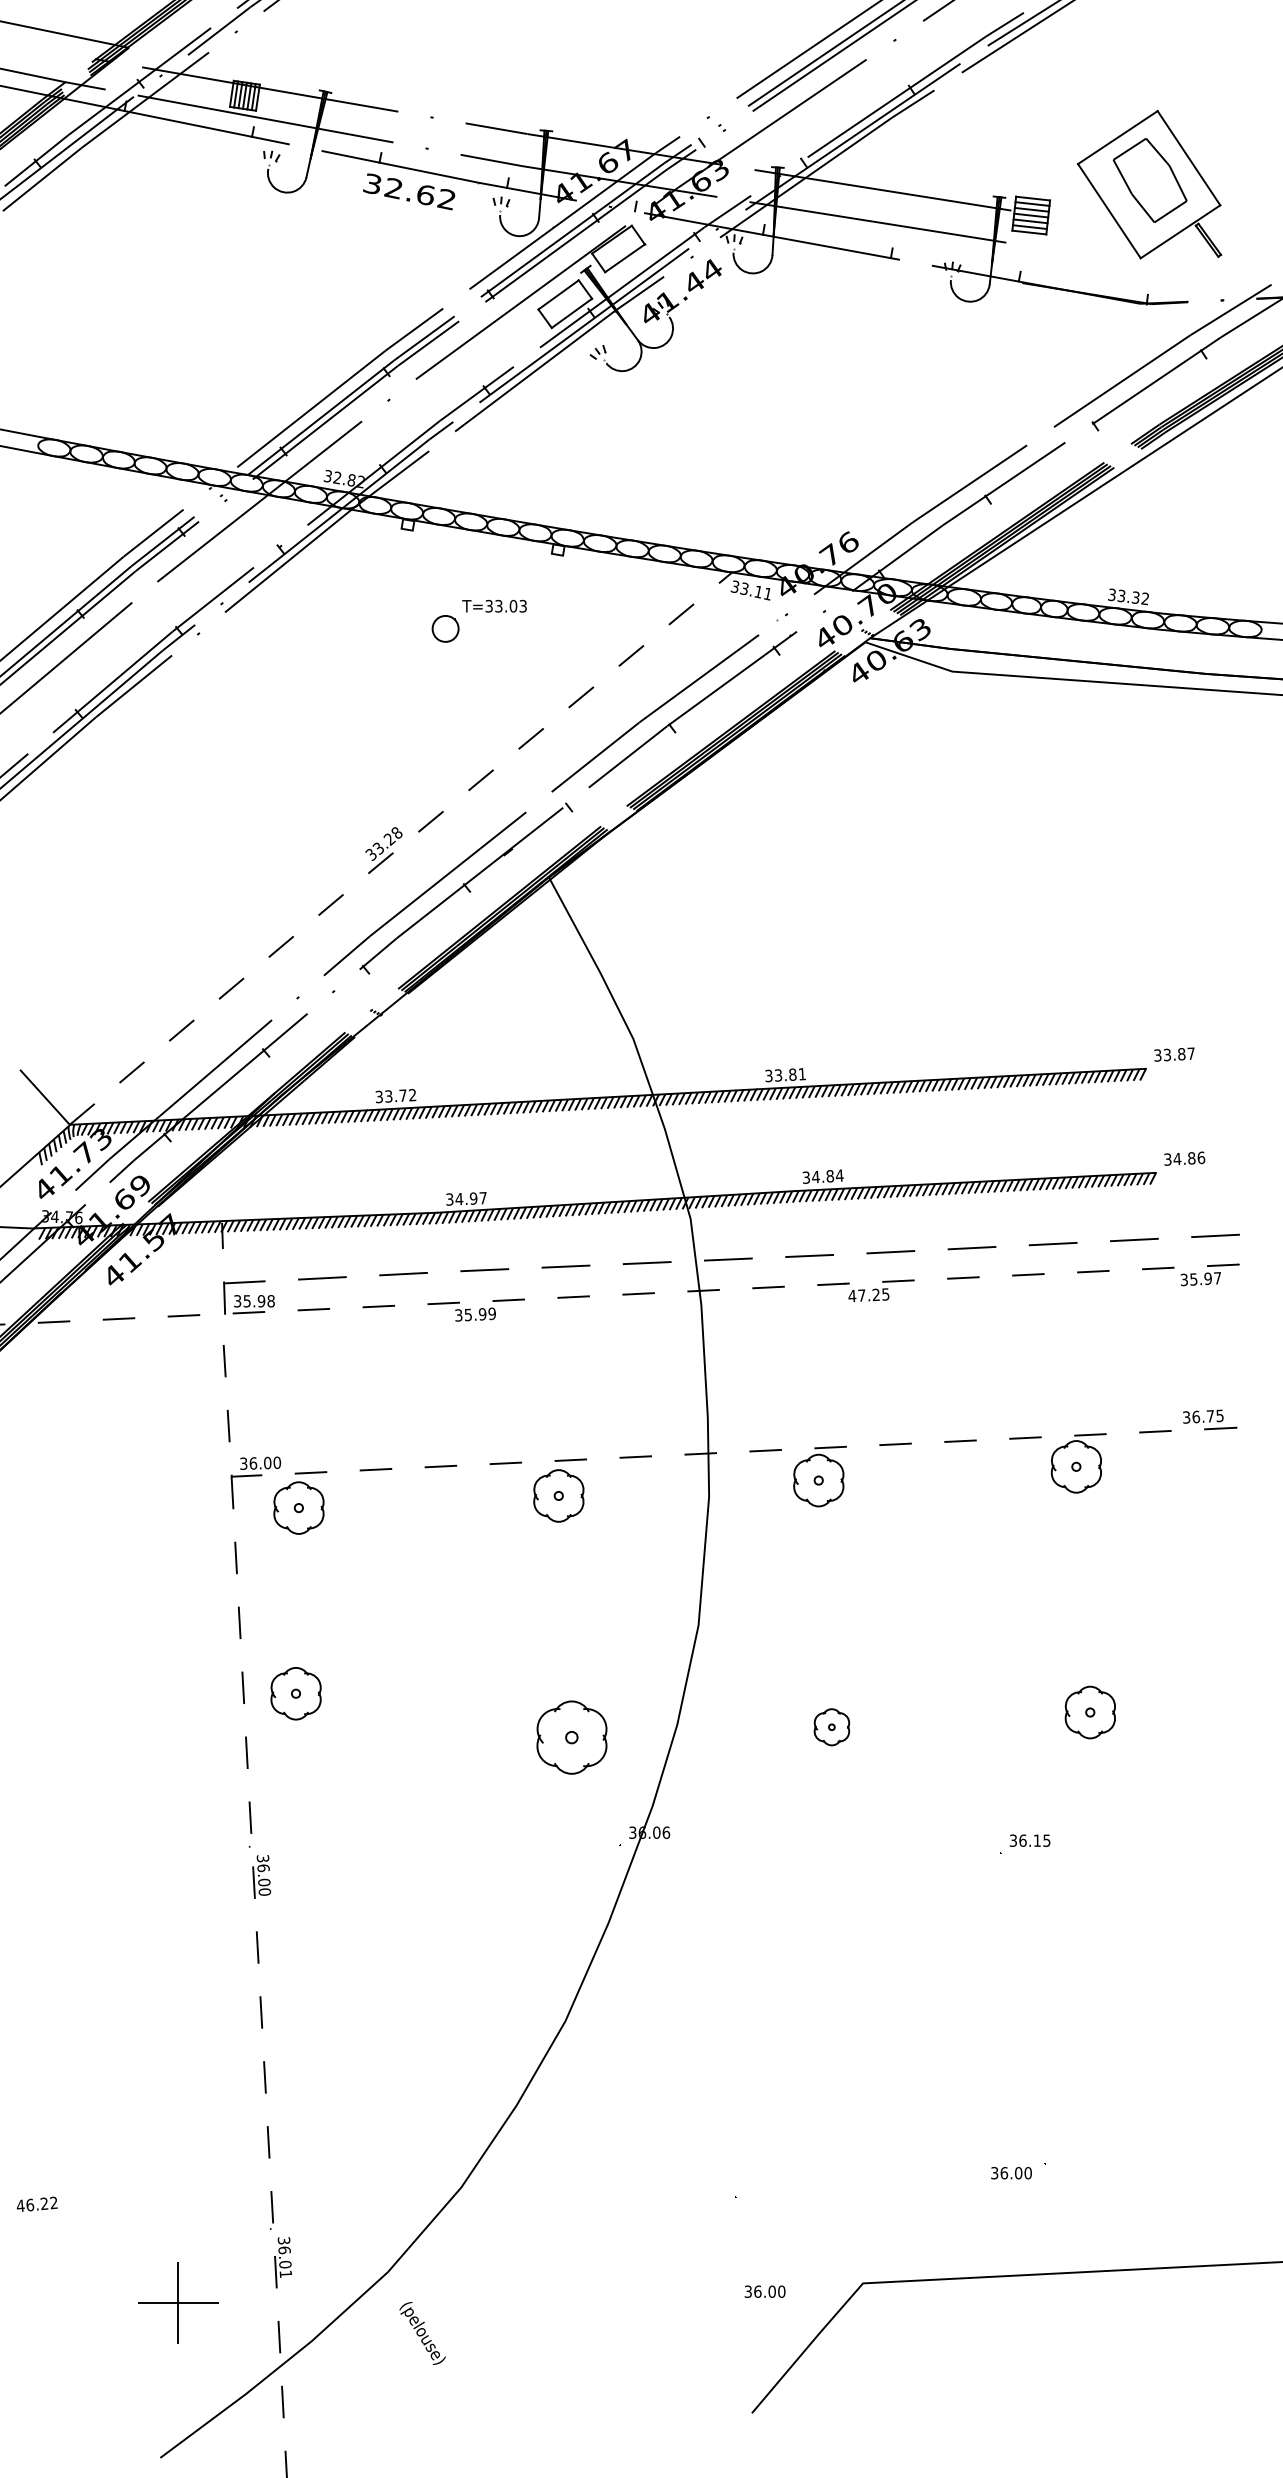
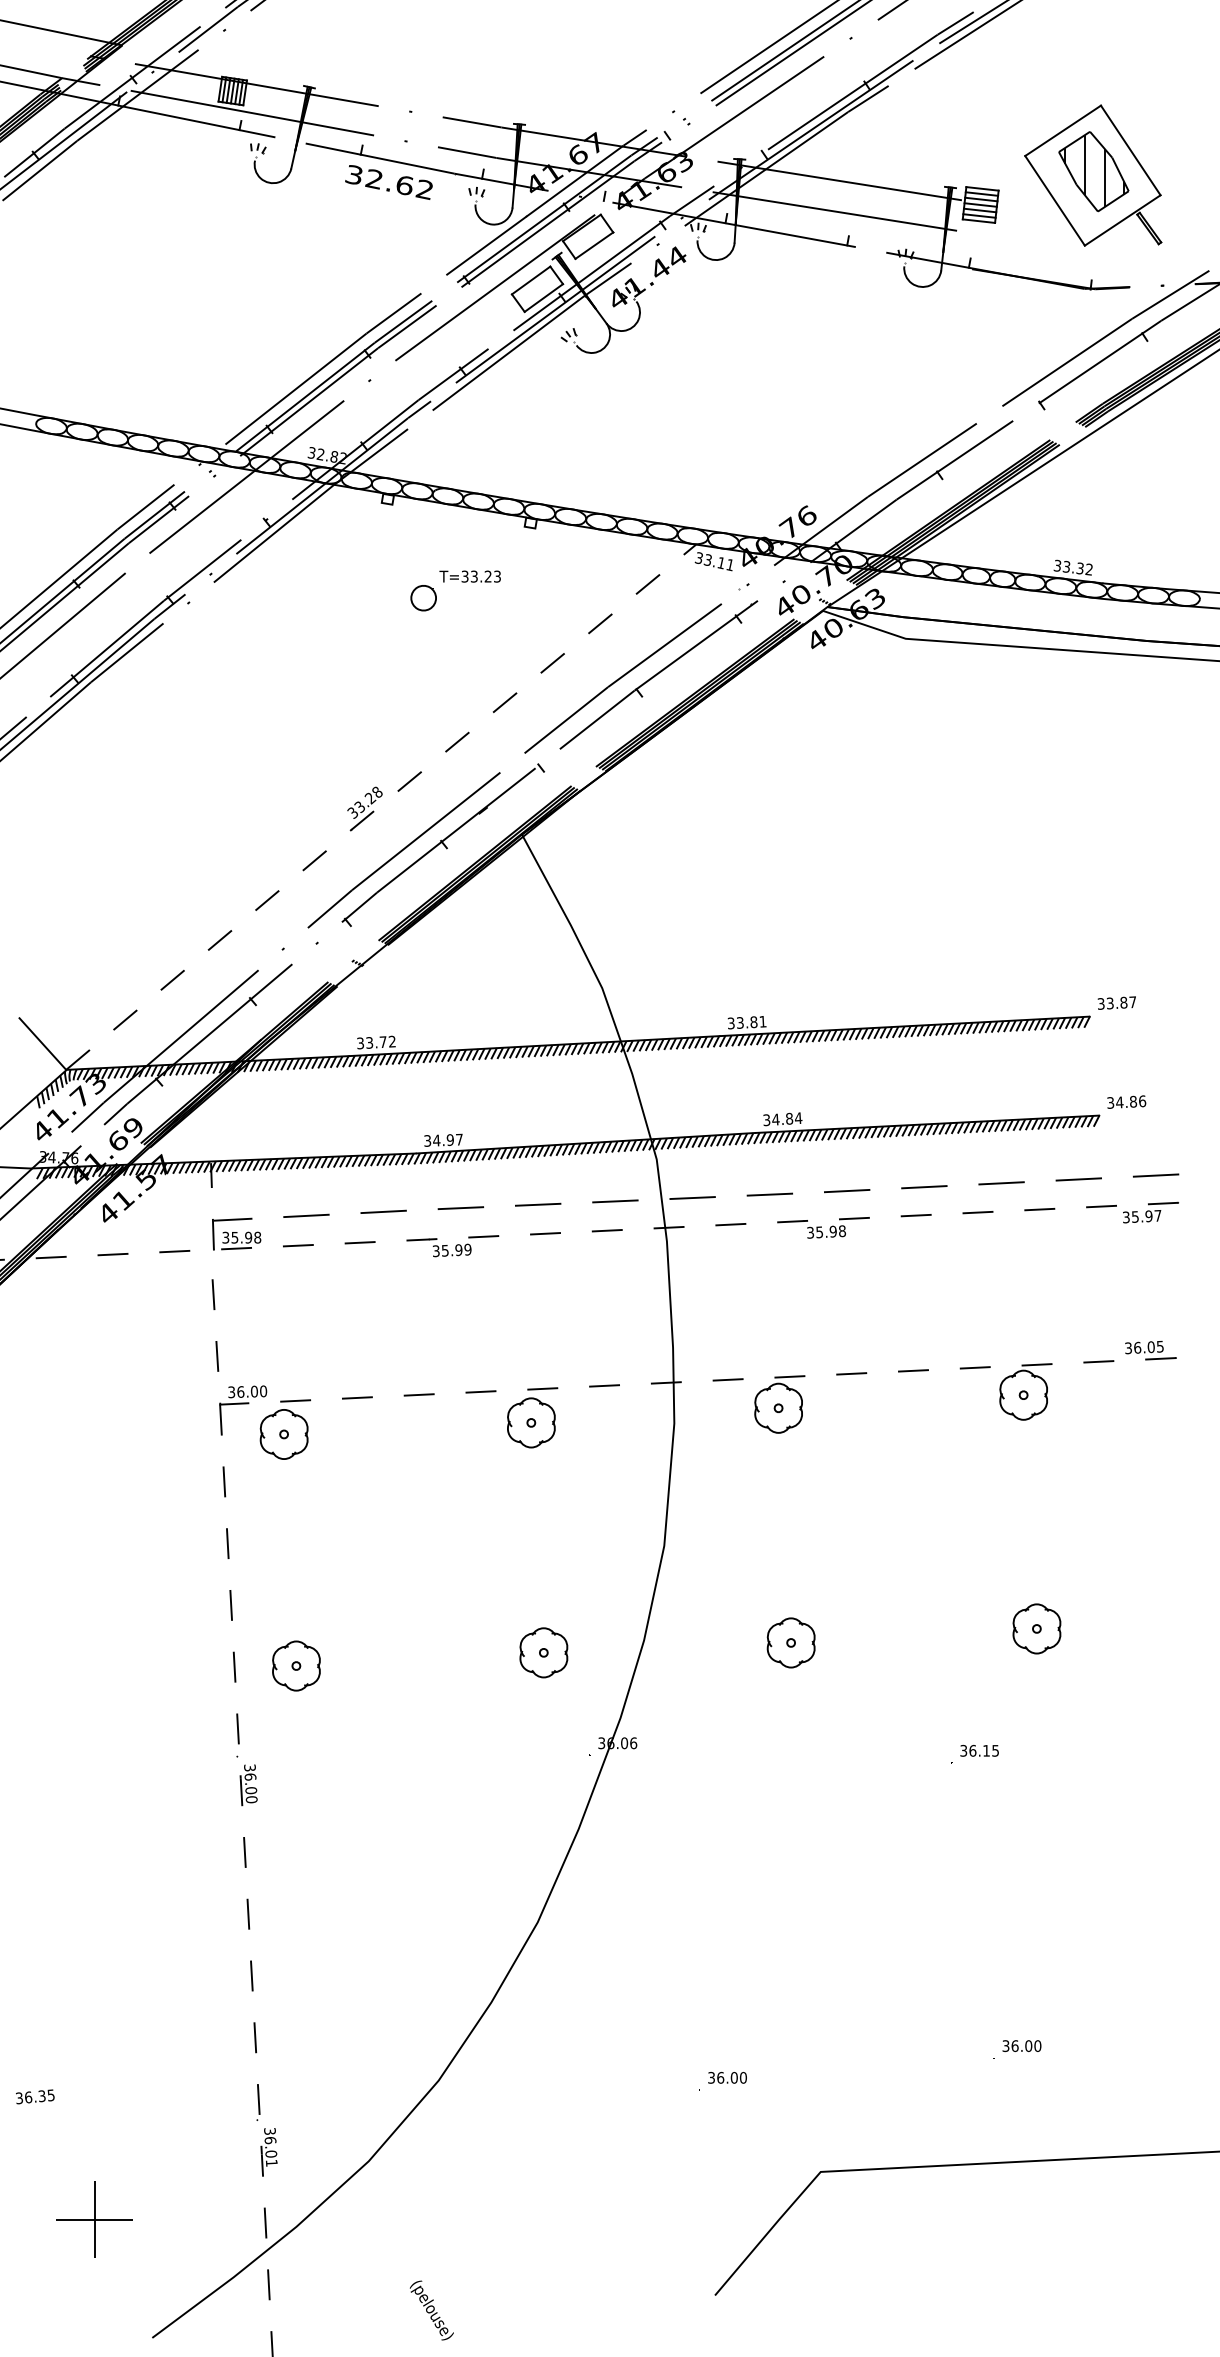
hatch: (1150, 180) -> (1094, 171), added
text: (512, 606) -> (487, 576), T=33.03 -> T=33.23
text: (869, 1294) -> (826, 1231), 47.25 -> 35.98
text: (1209, 1416) -> (1150, 1347), 36.75 -> 36.05
part: (296, 1693) -> (296, 1665), moved
part: (831, 1726) -> (790, 1642), size x1.43
part: (571, 1737) -> (543, 1652), size x0.71
text: (1011, 2172) -> (1021, 2045), moved
text: (36, 2204) -> (34, 2096), 46.22 -> 36.35
text: (765, 2291) -> (727, 2077), moved
part: (178, 2302) -> (94, 2219), moved
text: (422, 2333) -> (431, 2310), moved

